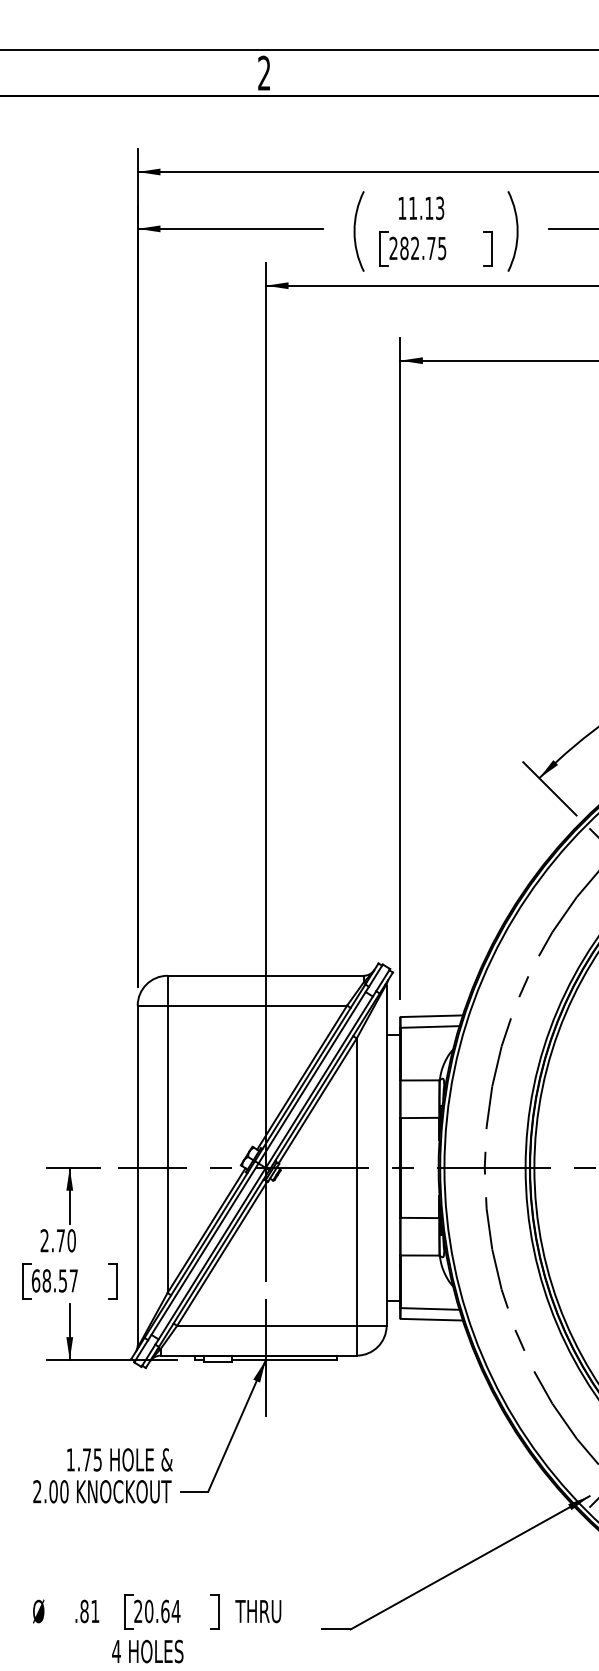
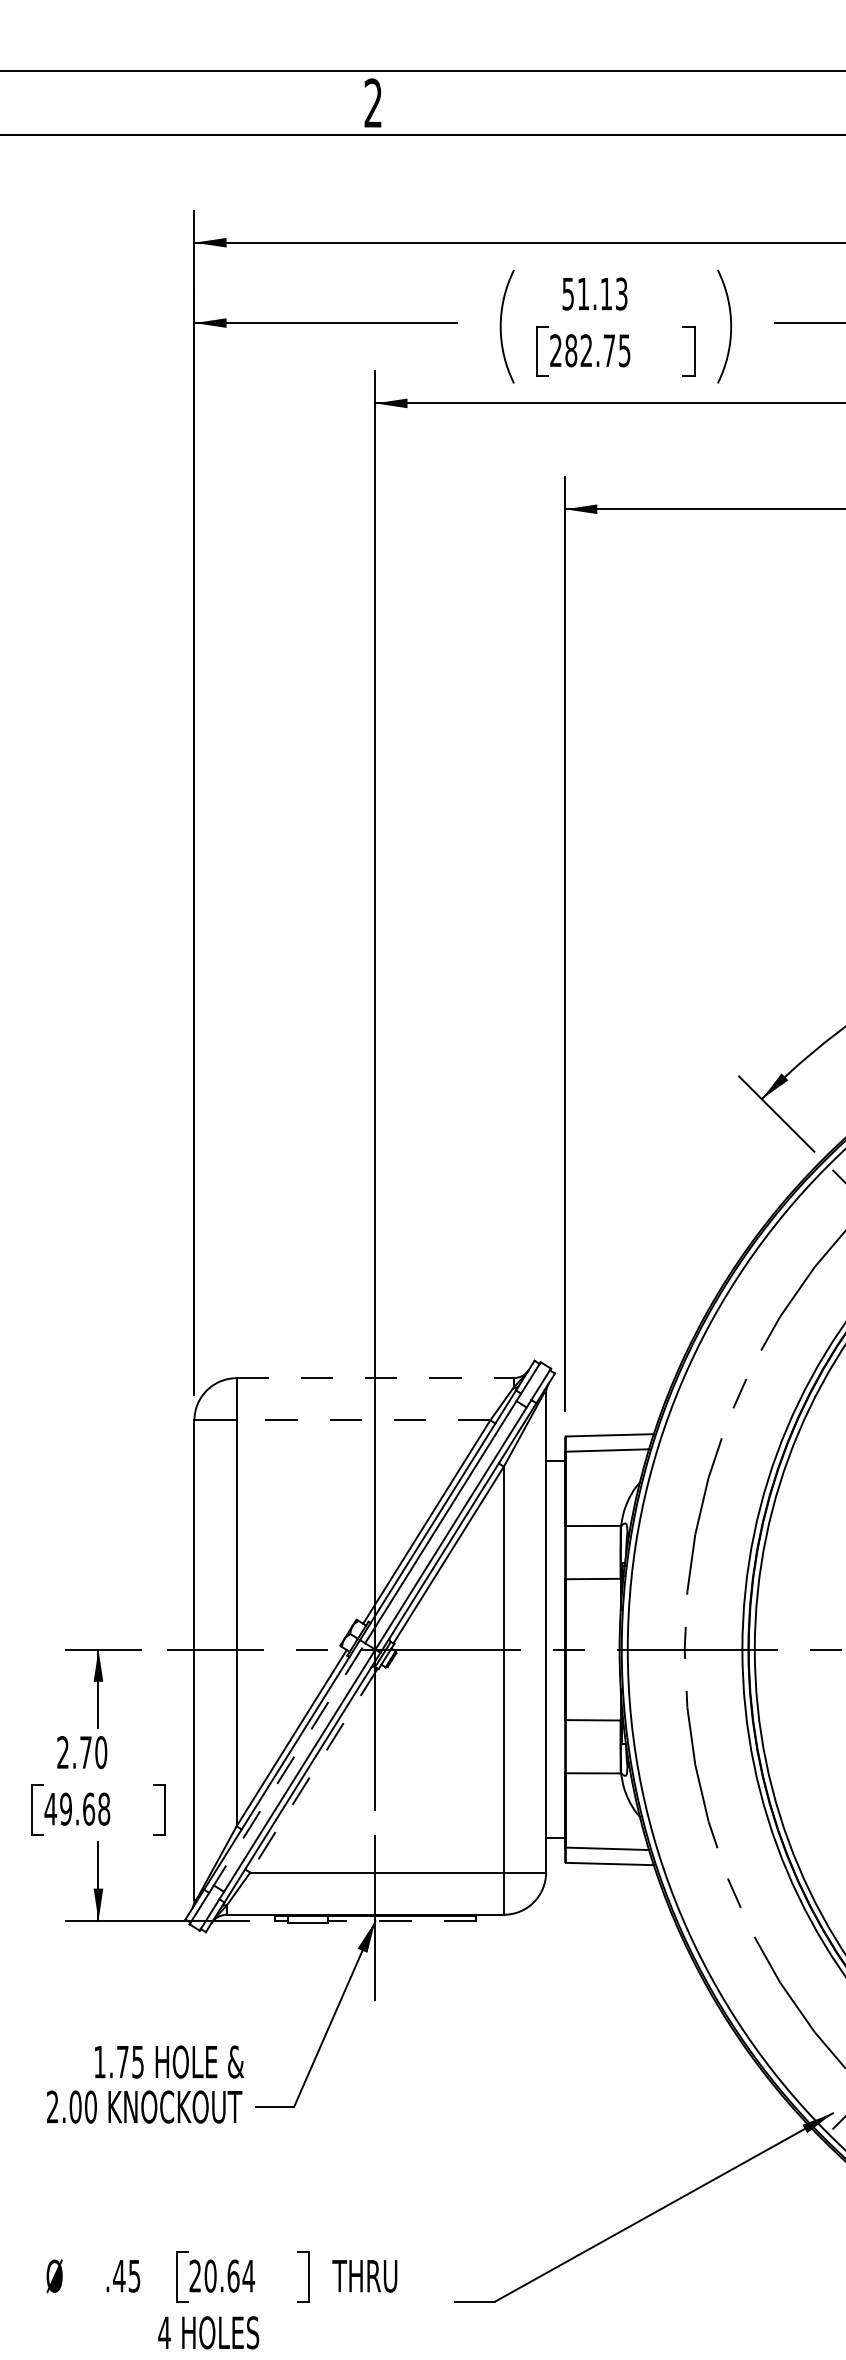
text: (401, 208) -> (567, 294), 11.13 -> 51.13
line: (265, 976) -> (375, 1378), solid -> dashed
line: (257, 1005) -> (363, 1420), solid -> dashed
line: (203, 1251) -> (287, 1767), solid -> dashed
line: (221, 1254) -> (313, 1771), solid -> dashed
text: (54, 1280) -> (77, 1808), 68.57 -> 49.68
line: (284, 1359) -> (401, 1920), solid -> dashed
text: (89, 1611) -> (126, 2275), .81 -> .45

